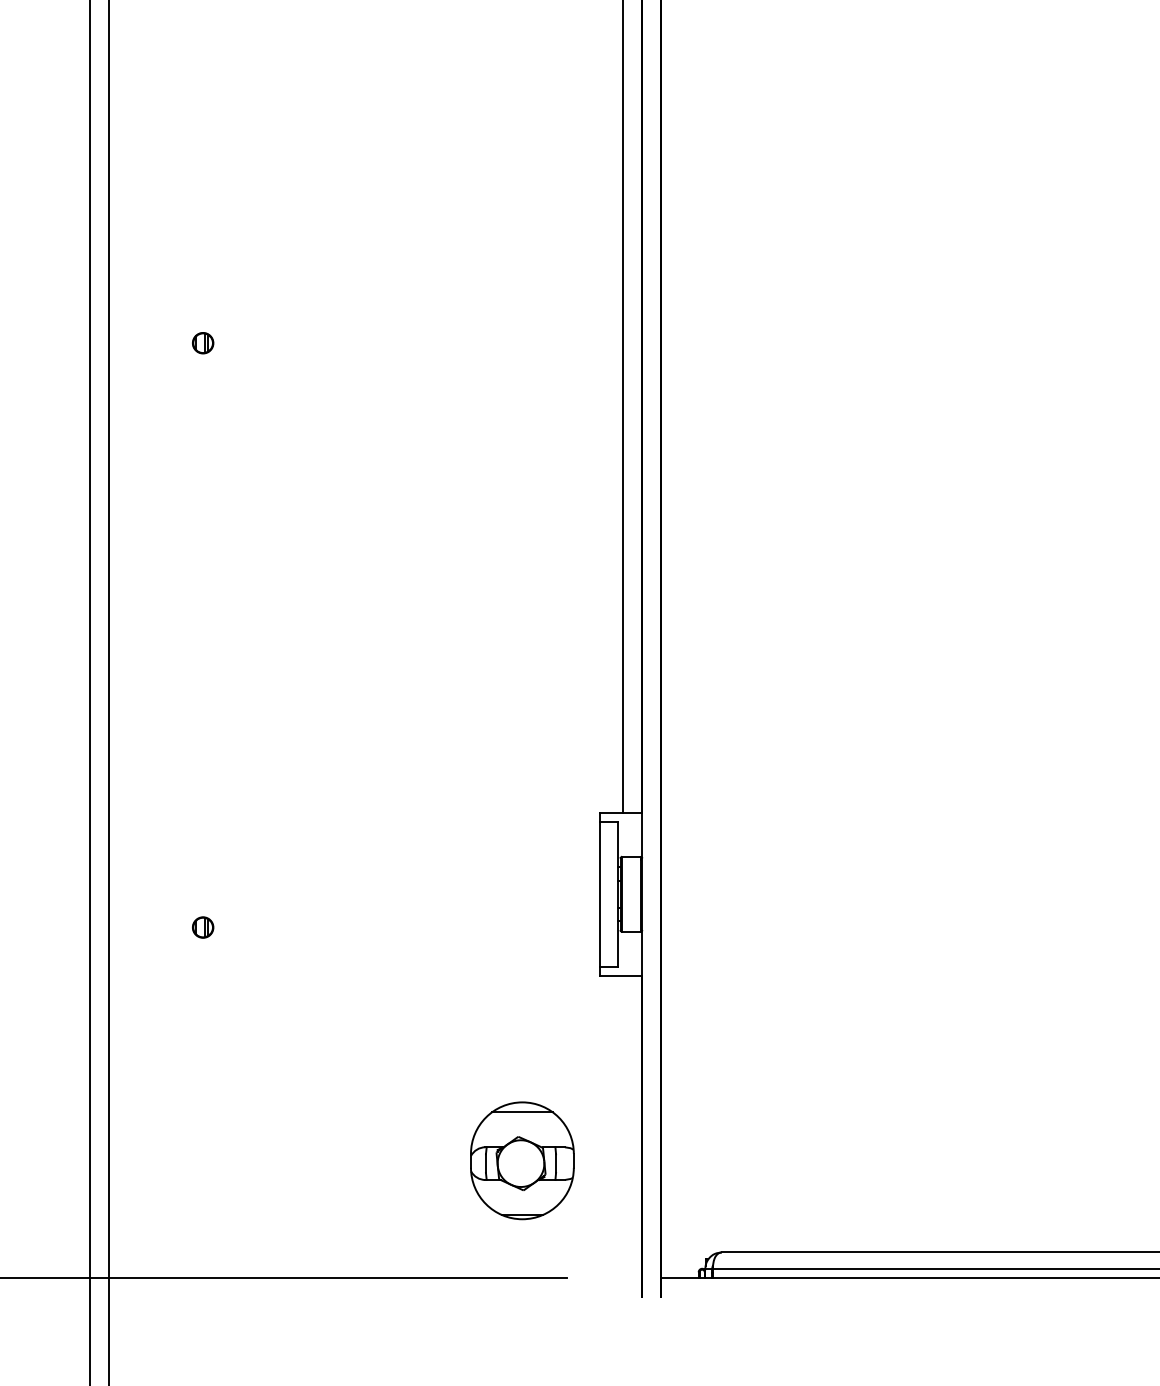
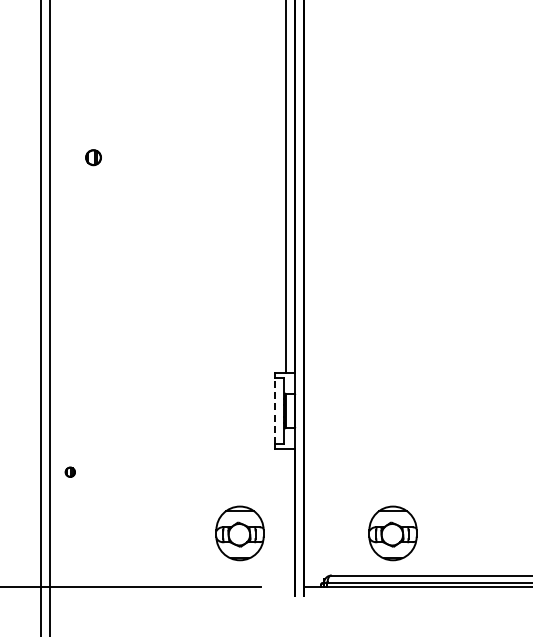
part: (201, 342) -> (92, 157), size x1.6
line: (599, 893) -> (275, 410), solid -> dashed
part: (201, 925) -> (69, 471), moved
part: (854, 1160) -> (392, 533), added

